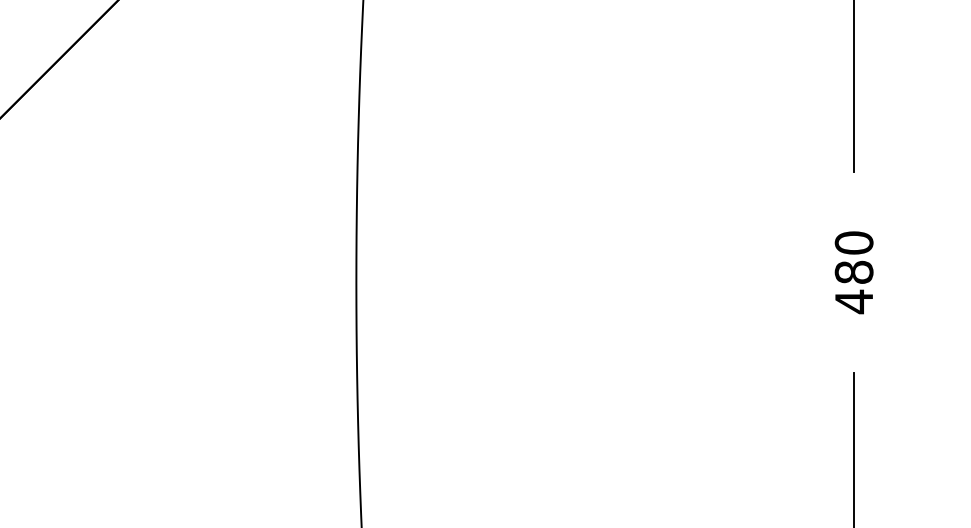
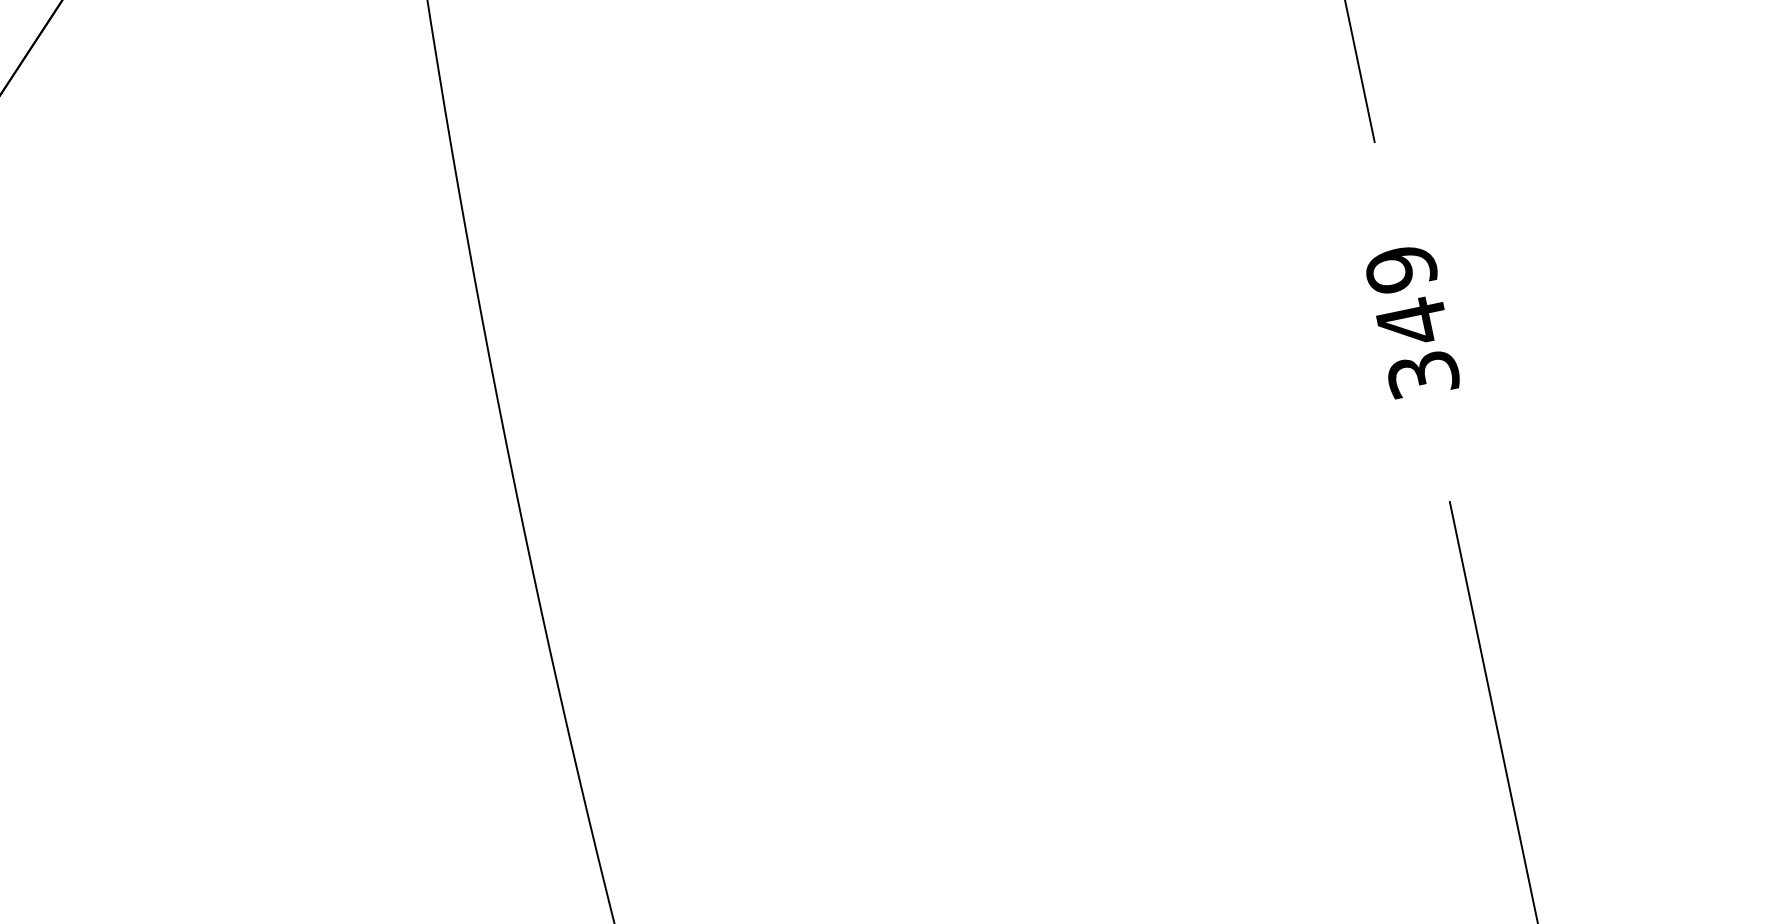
text: (853, 272) -> (1411, 322), 480 -> 349

